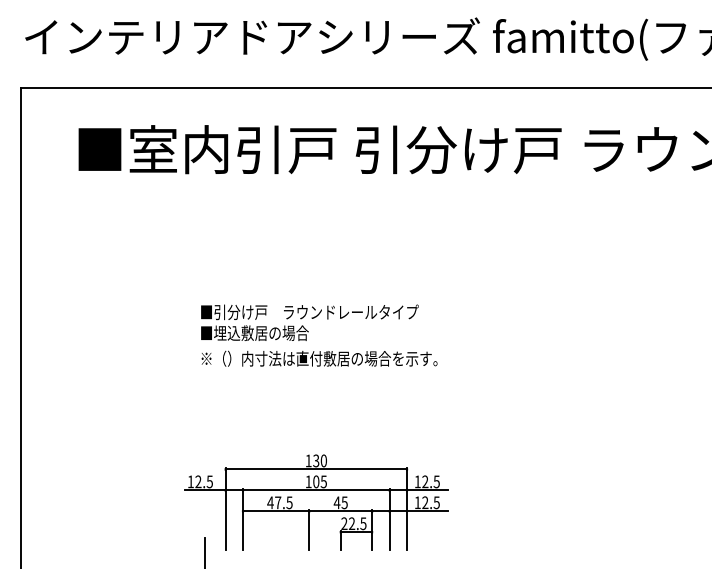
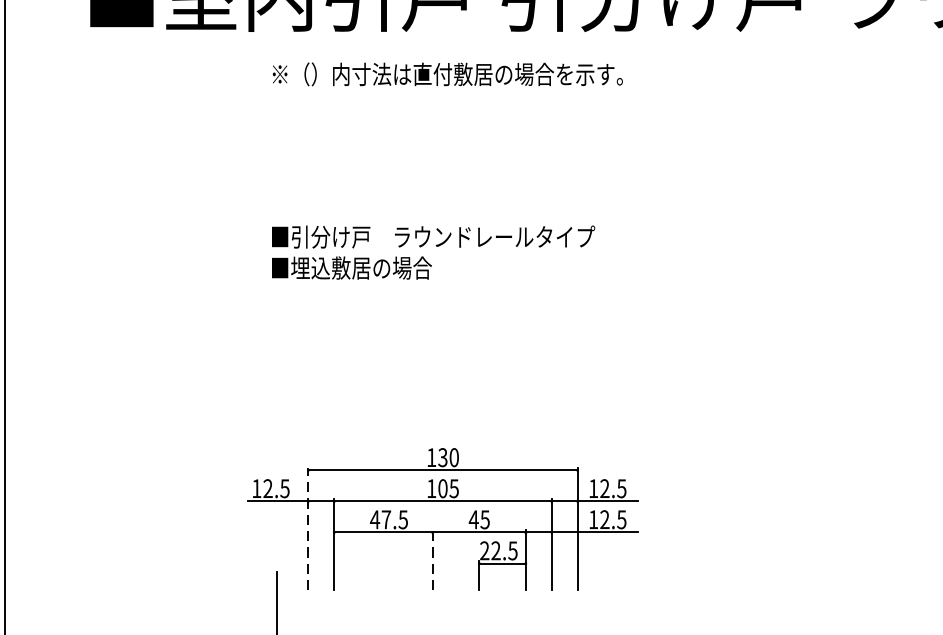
text: (319, 358) -> (447, 74), moved
line: (225, 508) -> (308, 528), solid -> dashed
line: (309, 529) -> (432, 559), solid -> dashed

